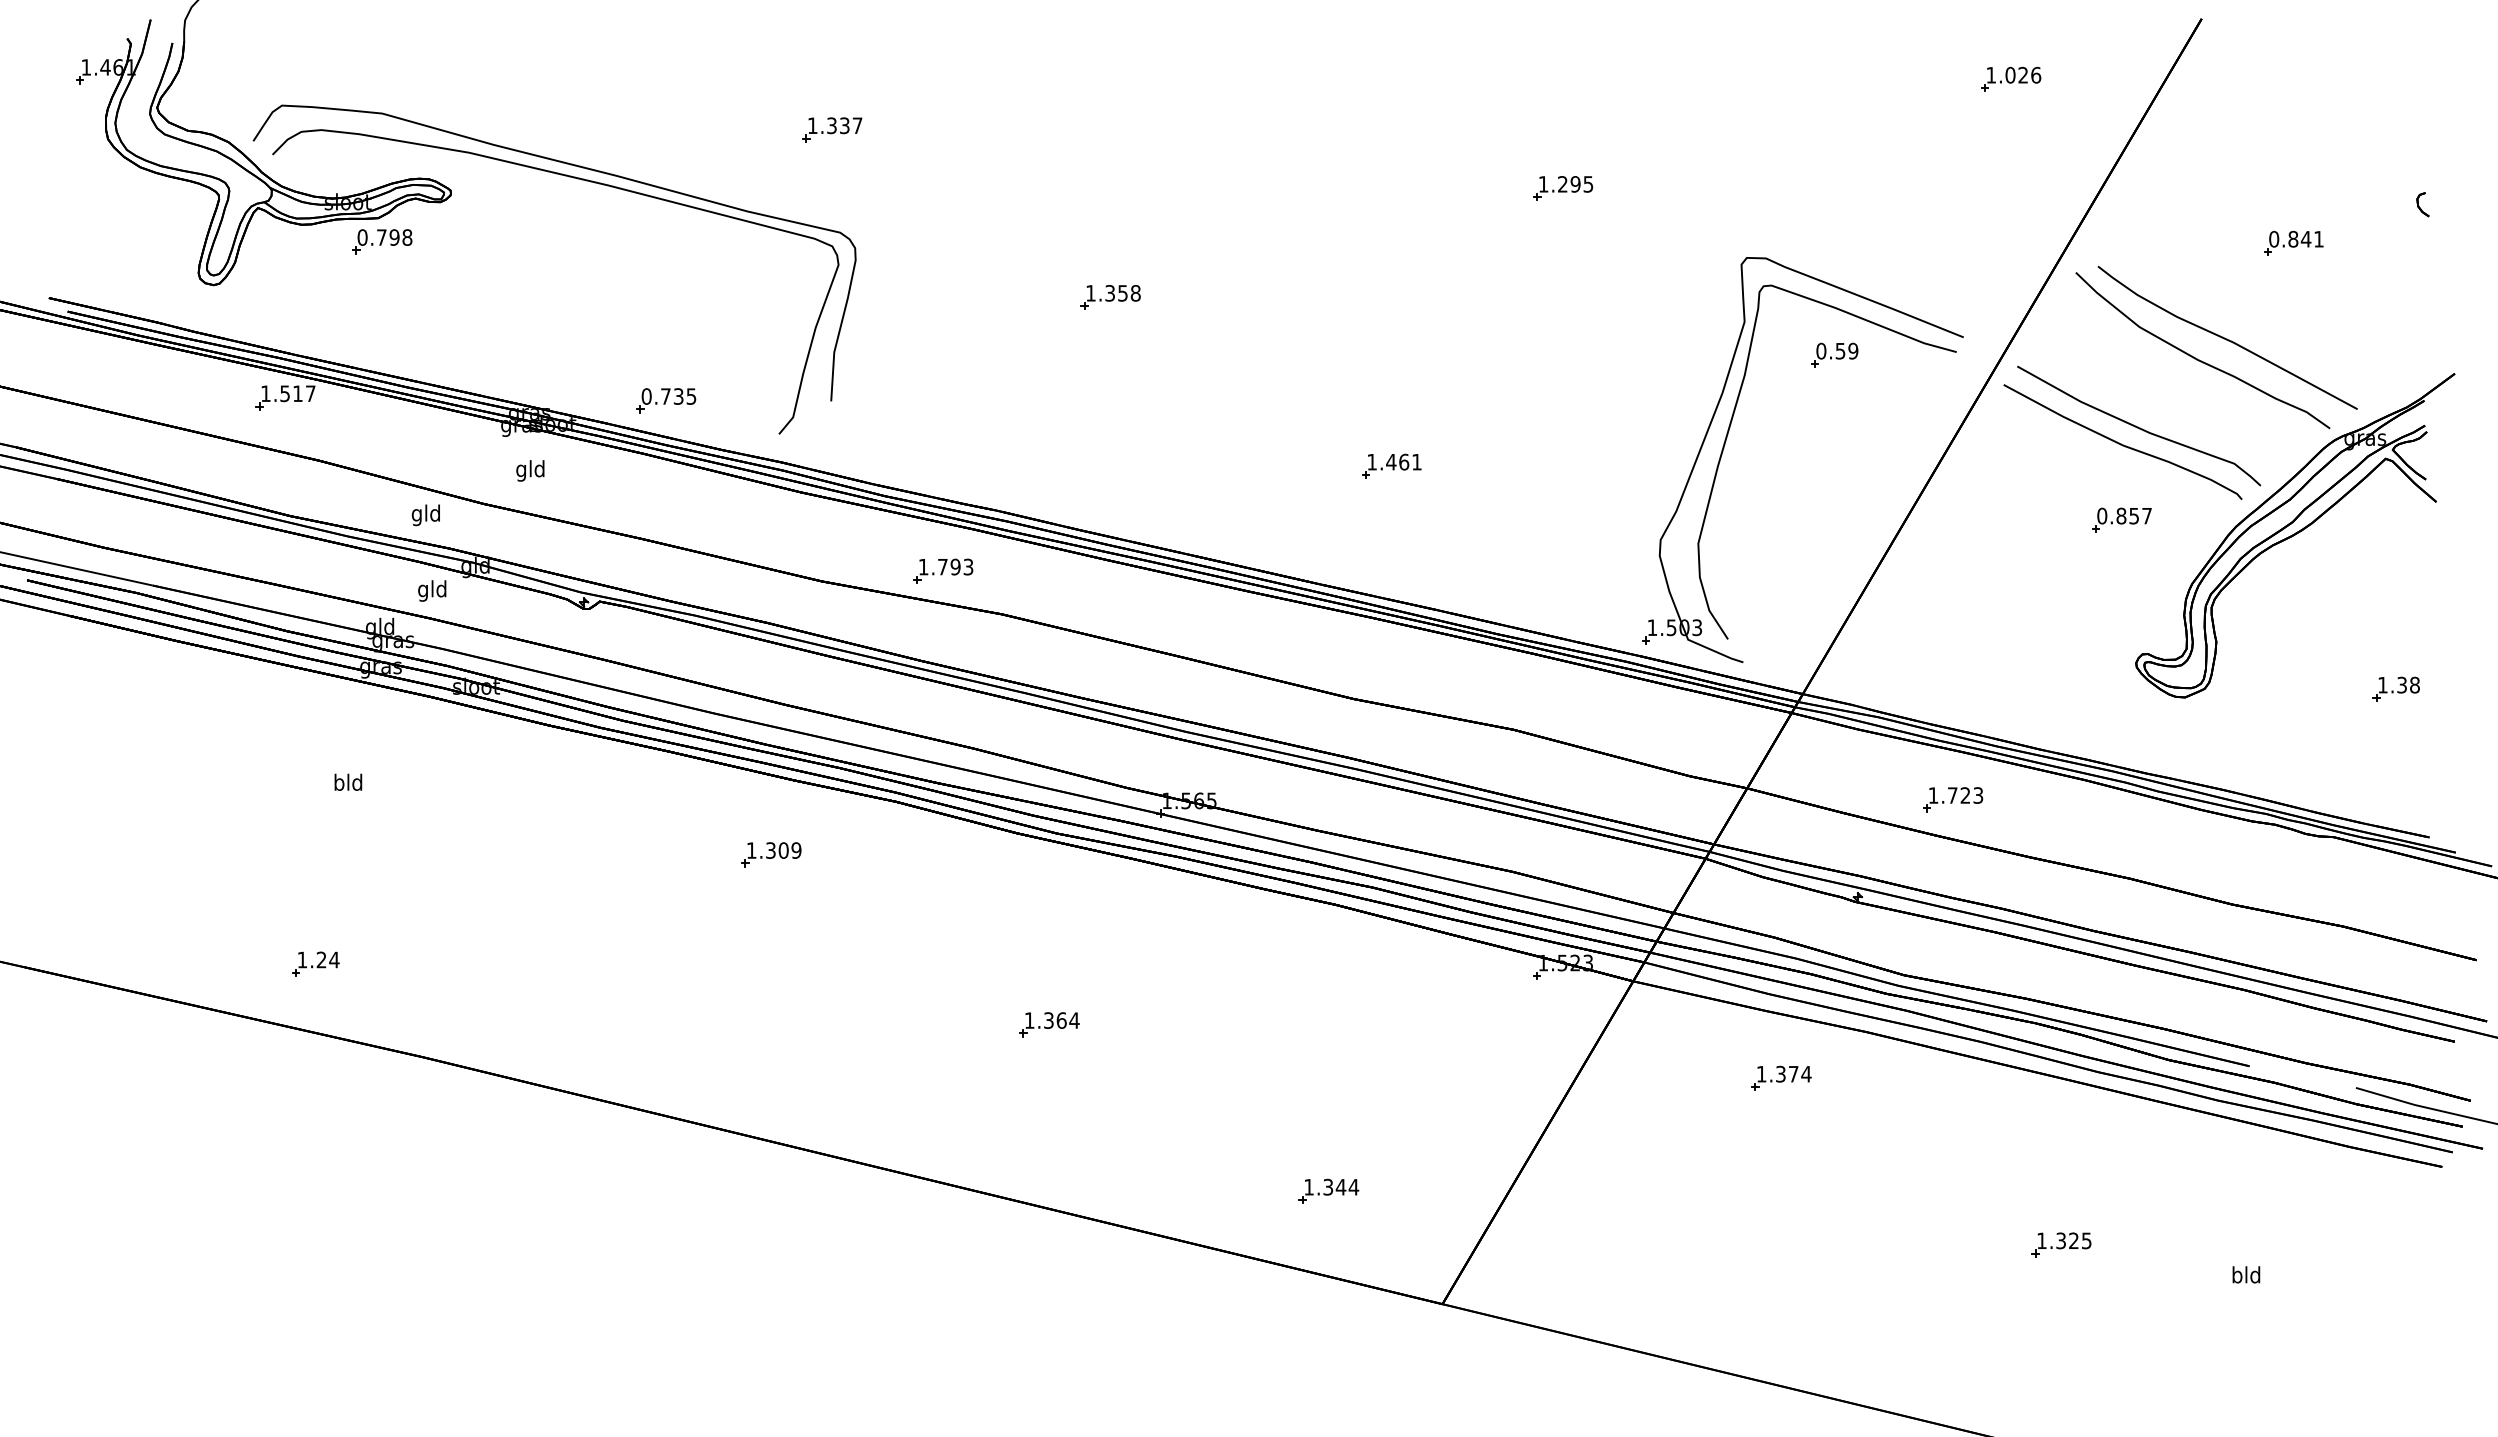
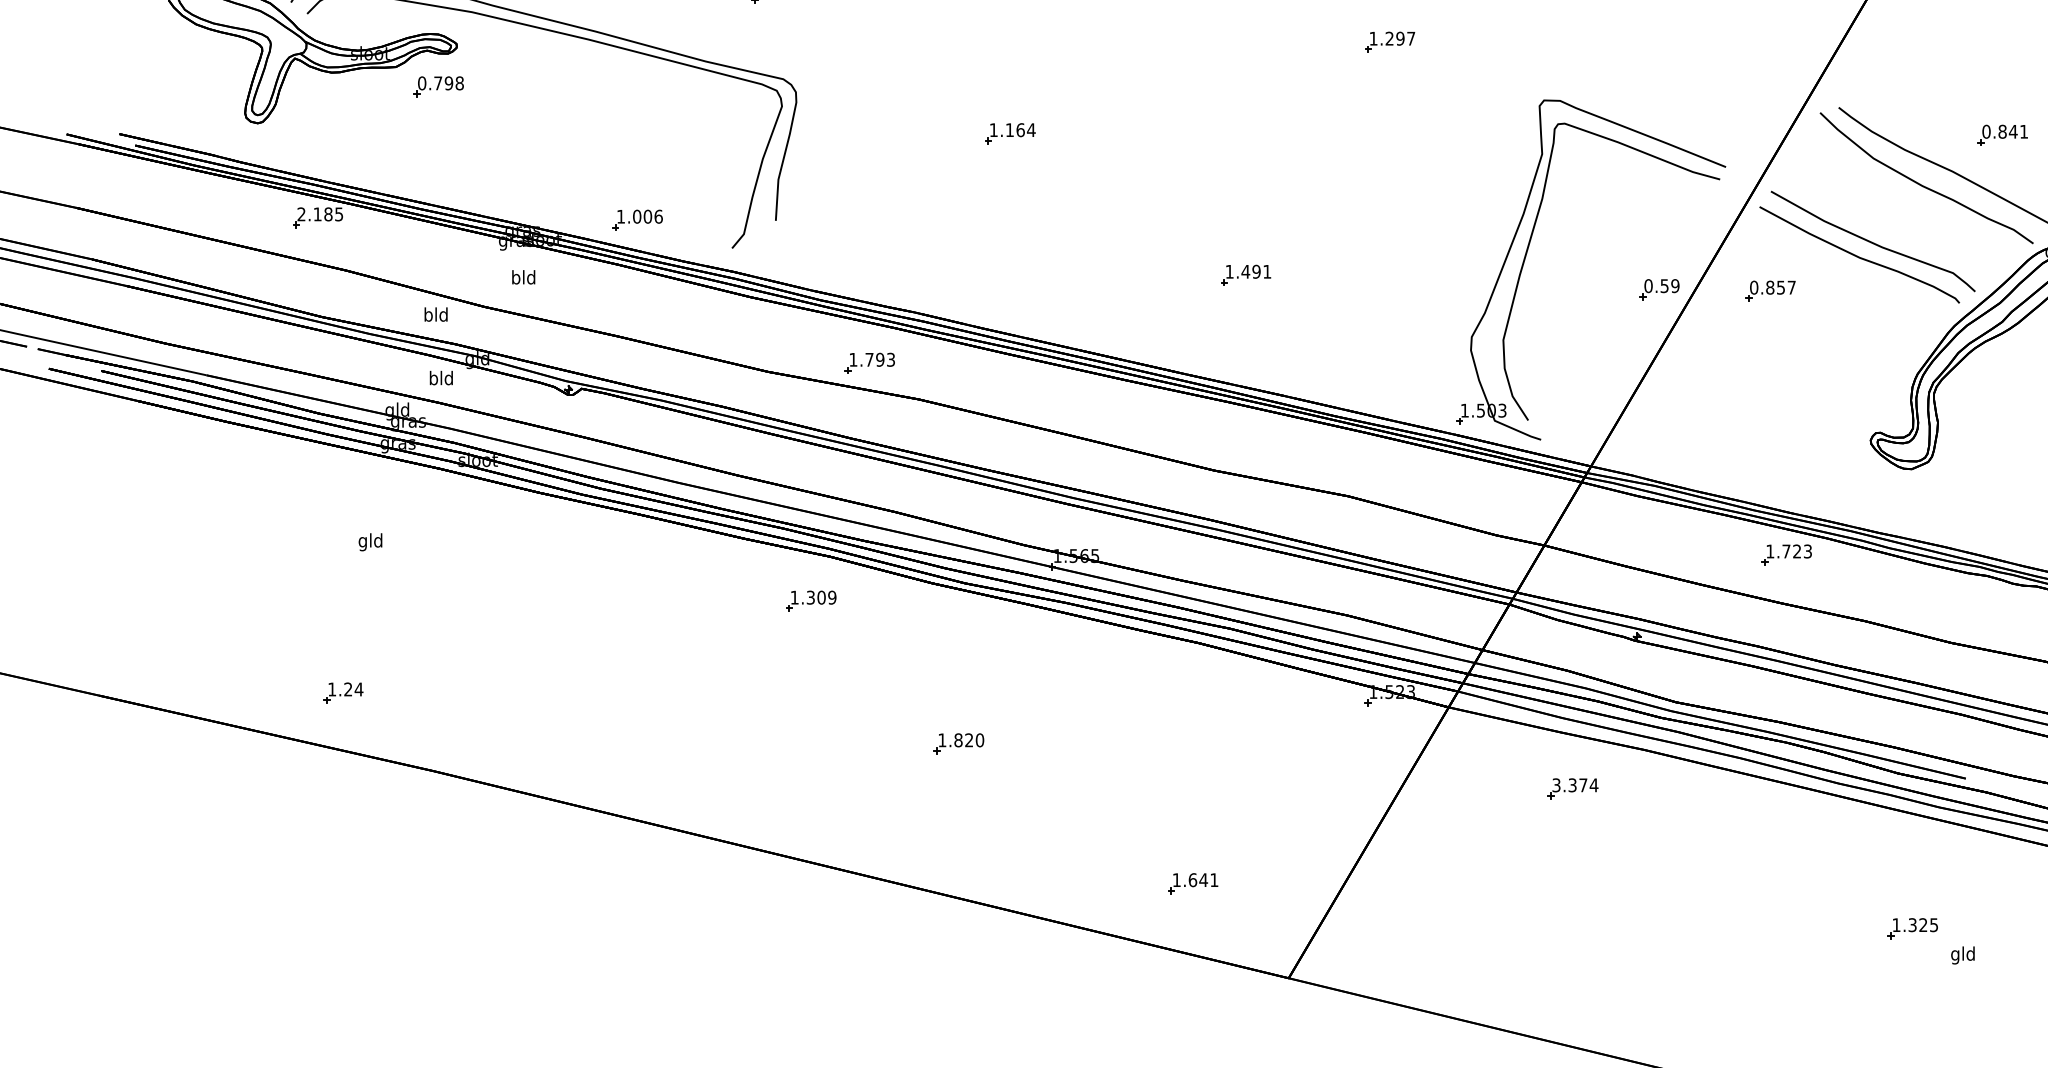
text: (1588, 184) -> (1411, 38), 1.295 -> 1.297
part: (382, 241) -> (438, 86), moved
part: (2293, 242) -> (2002, 134), moved
text: (1123, 293) -> (1021, 130), 1.358 -> 1.164
part: (1834, 354) -> (1659, 288), moved
text: (288, 393) -> (320, 214), 1.517 -> 2.185
text: (668, 396) -> (639, 216), 0.735 -> 1.006
text: (1404, 461) -> (1256, 271), 1.461 -> 1.491
text: (521, 470) -> (516, 278), gld -> bld
text: (416, 515) -> (427, 316), gld -> bld
part: (2121, 519) -> (1770, 290), moved
text: (423, 590) -> (433, 379), gld -> bld
text: (339, 784) -> (363, 542), bld -> gld
part: (1953, 799) -> (1787, 554), moved
part: (771, 854) -> (811, 600), moved
text: (1061, 1020) -> (969, 740), 1.364 -> 1.820
text: (1761, 1073) -> (1556, 784), 1.374 -> 3.374
text: (1341, 1186) -> (1203, 879), 1.344 -> 1.641
part: (2061, 1244) -> (1912, 928), moved
text: (2237, 1276) -> (1955, 955), bld -> gld

